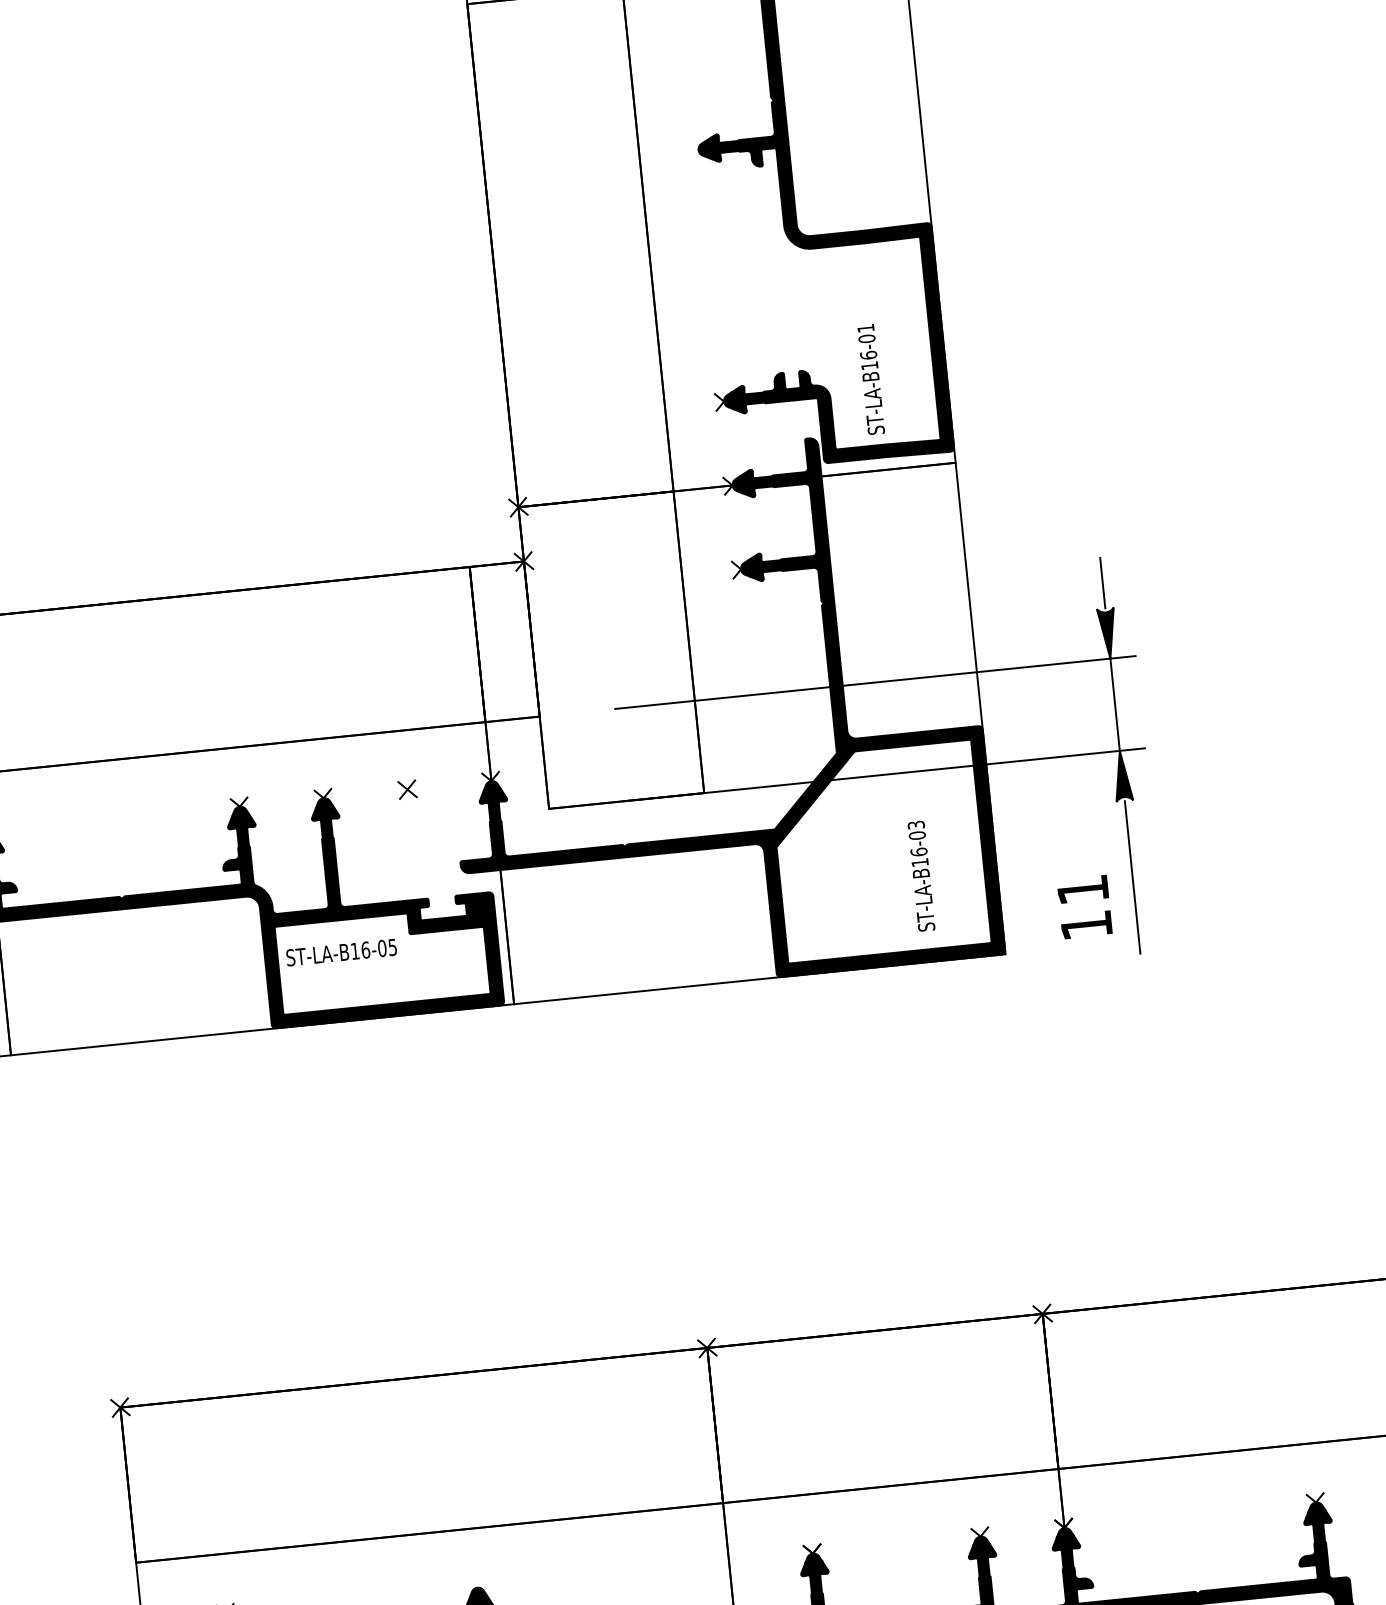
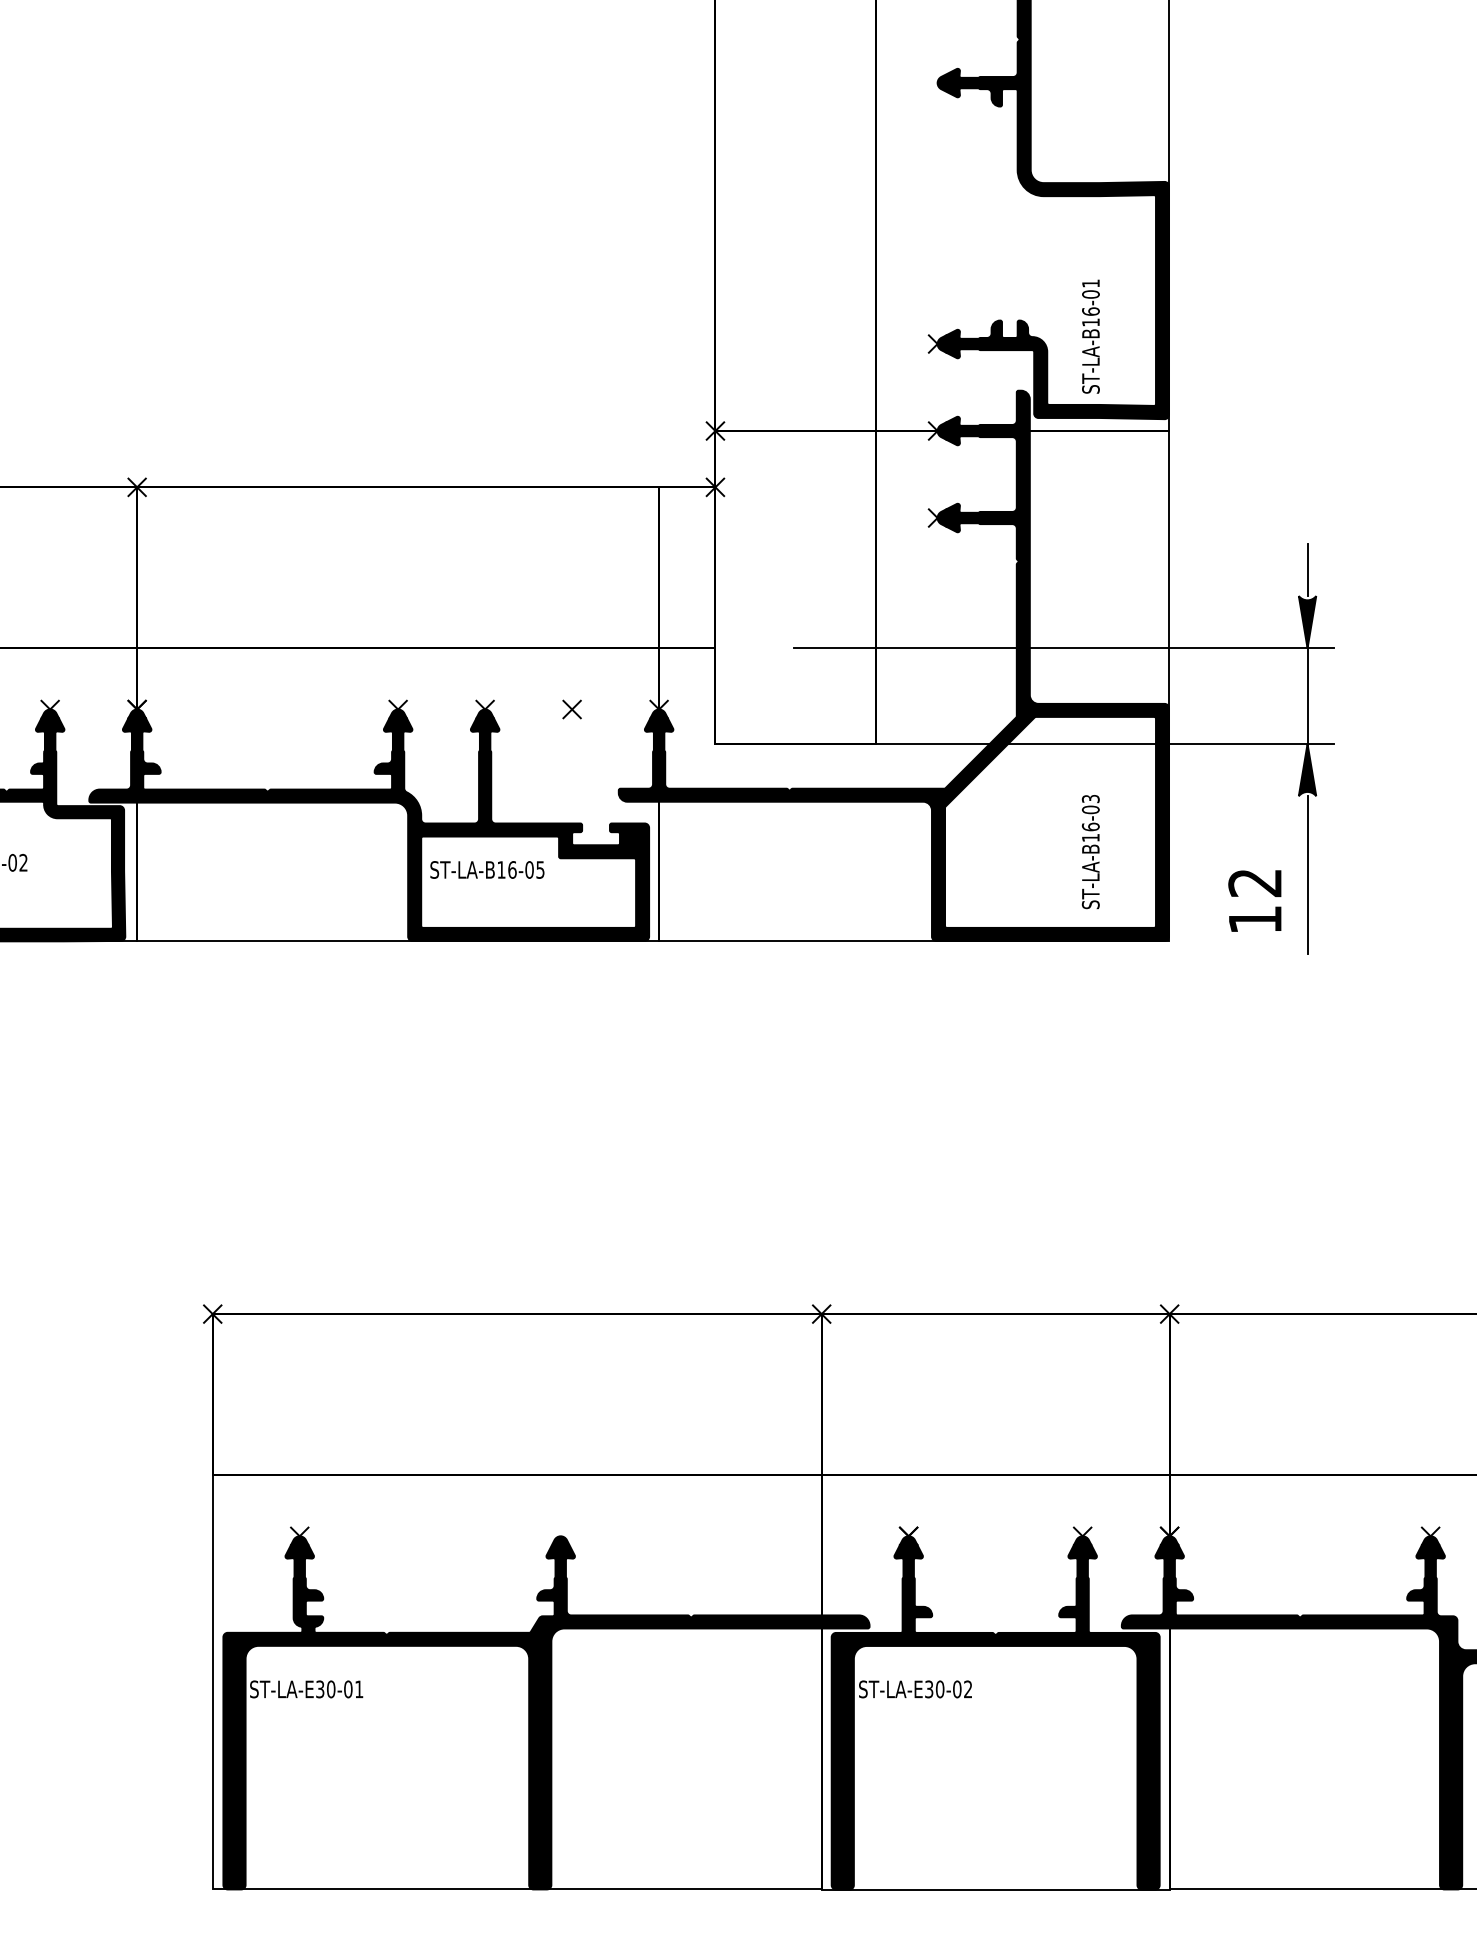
text: (1082, 890) -> (1254, 883), 11 -> 12

